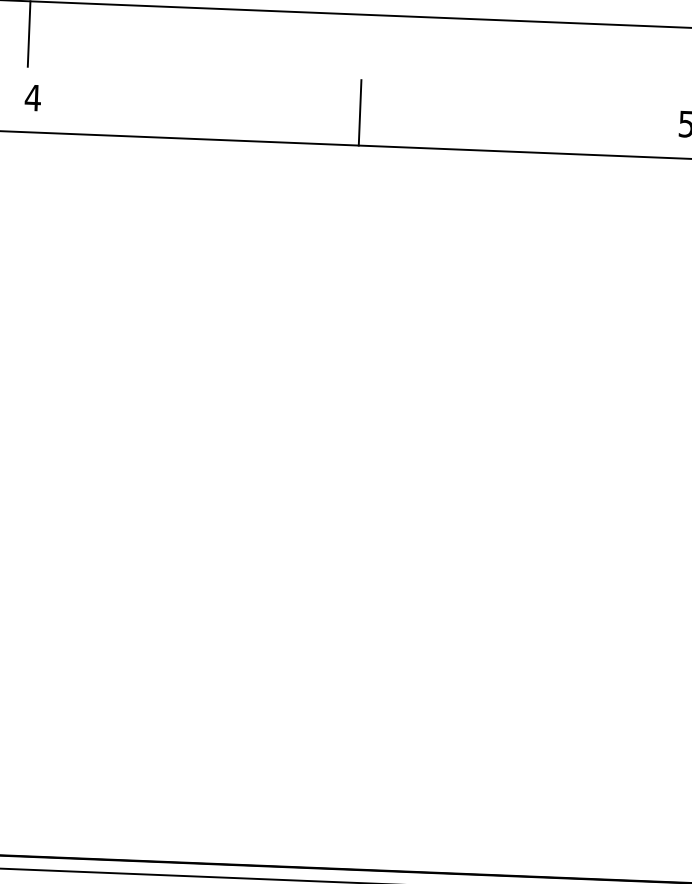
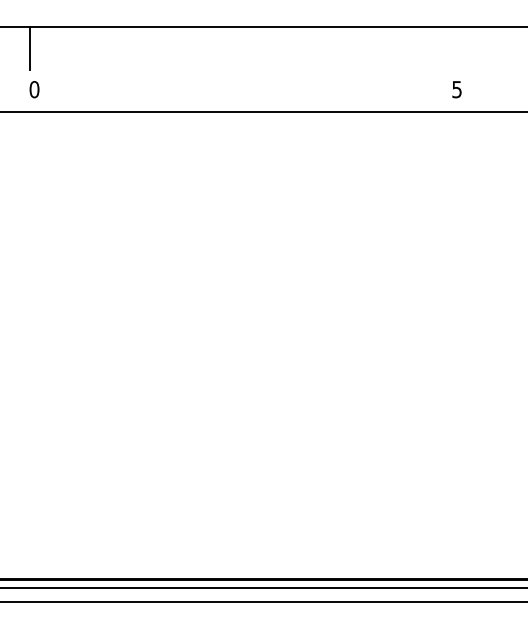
text: (33, 97) -> (34, 89), 4 -> 0
line: (360, 112) -> (246, 90), removed

